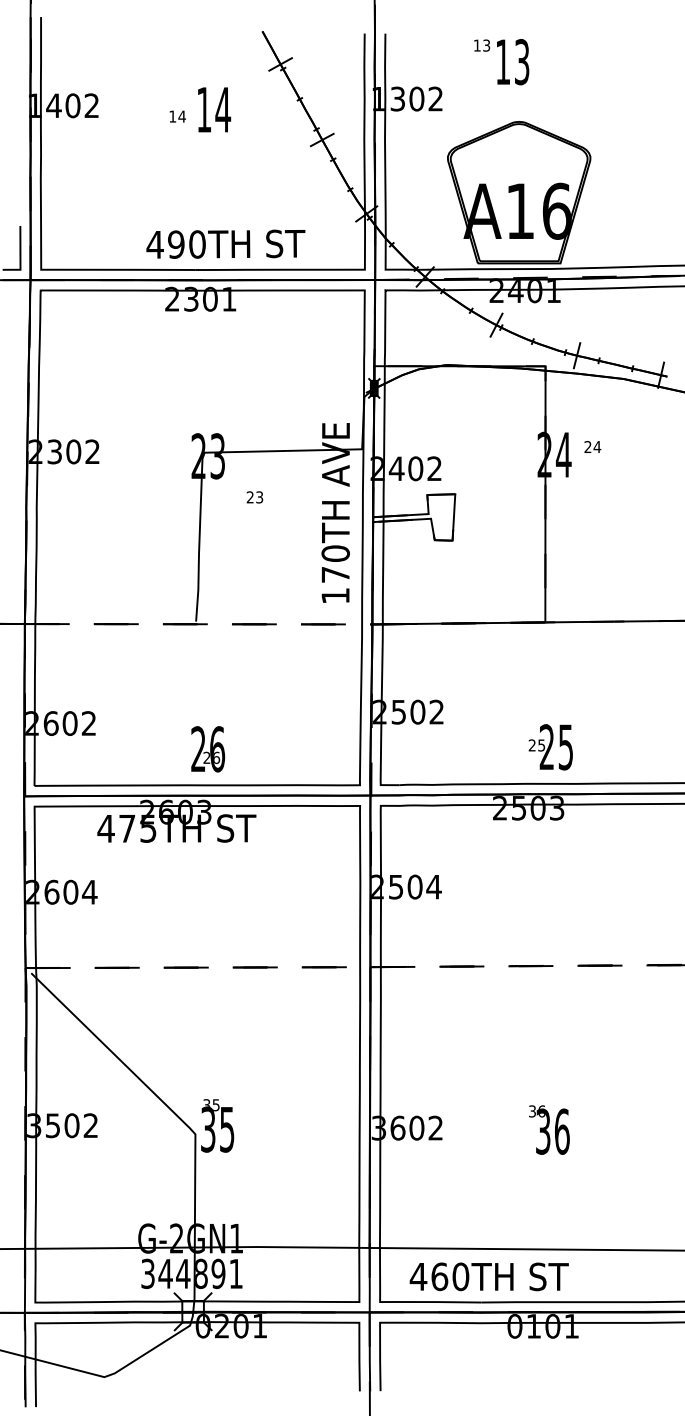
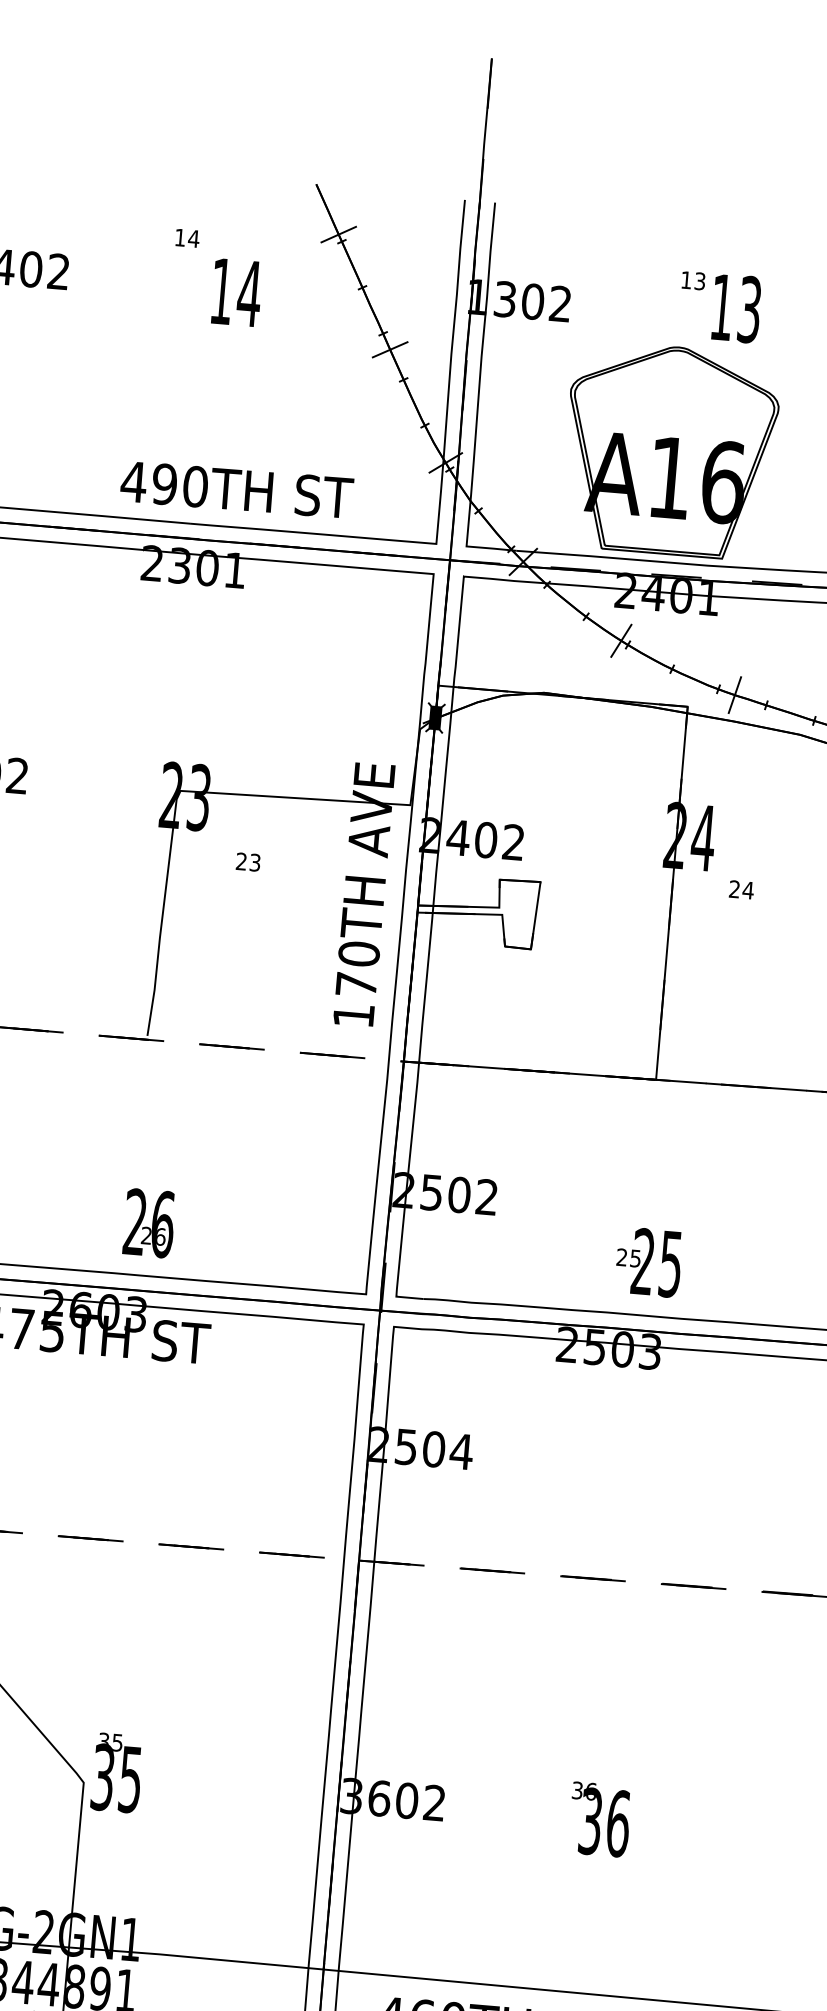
text: (501, 62) -> (719, 307), moved
text: (177, 116) -> (187, 238), moved
text: (592, 446) -> (741, 889), moved

